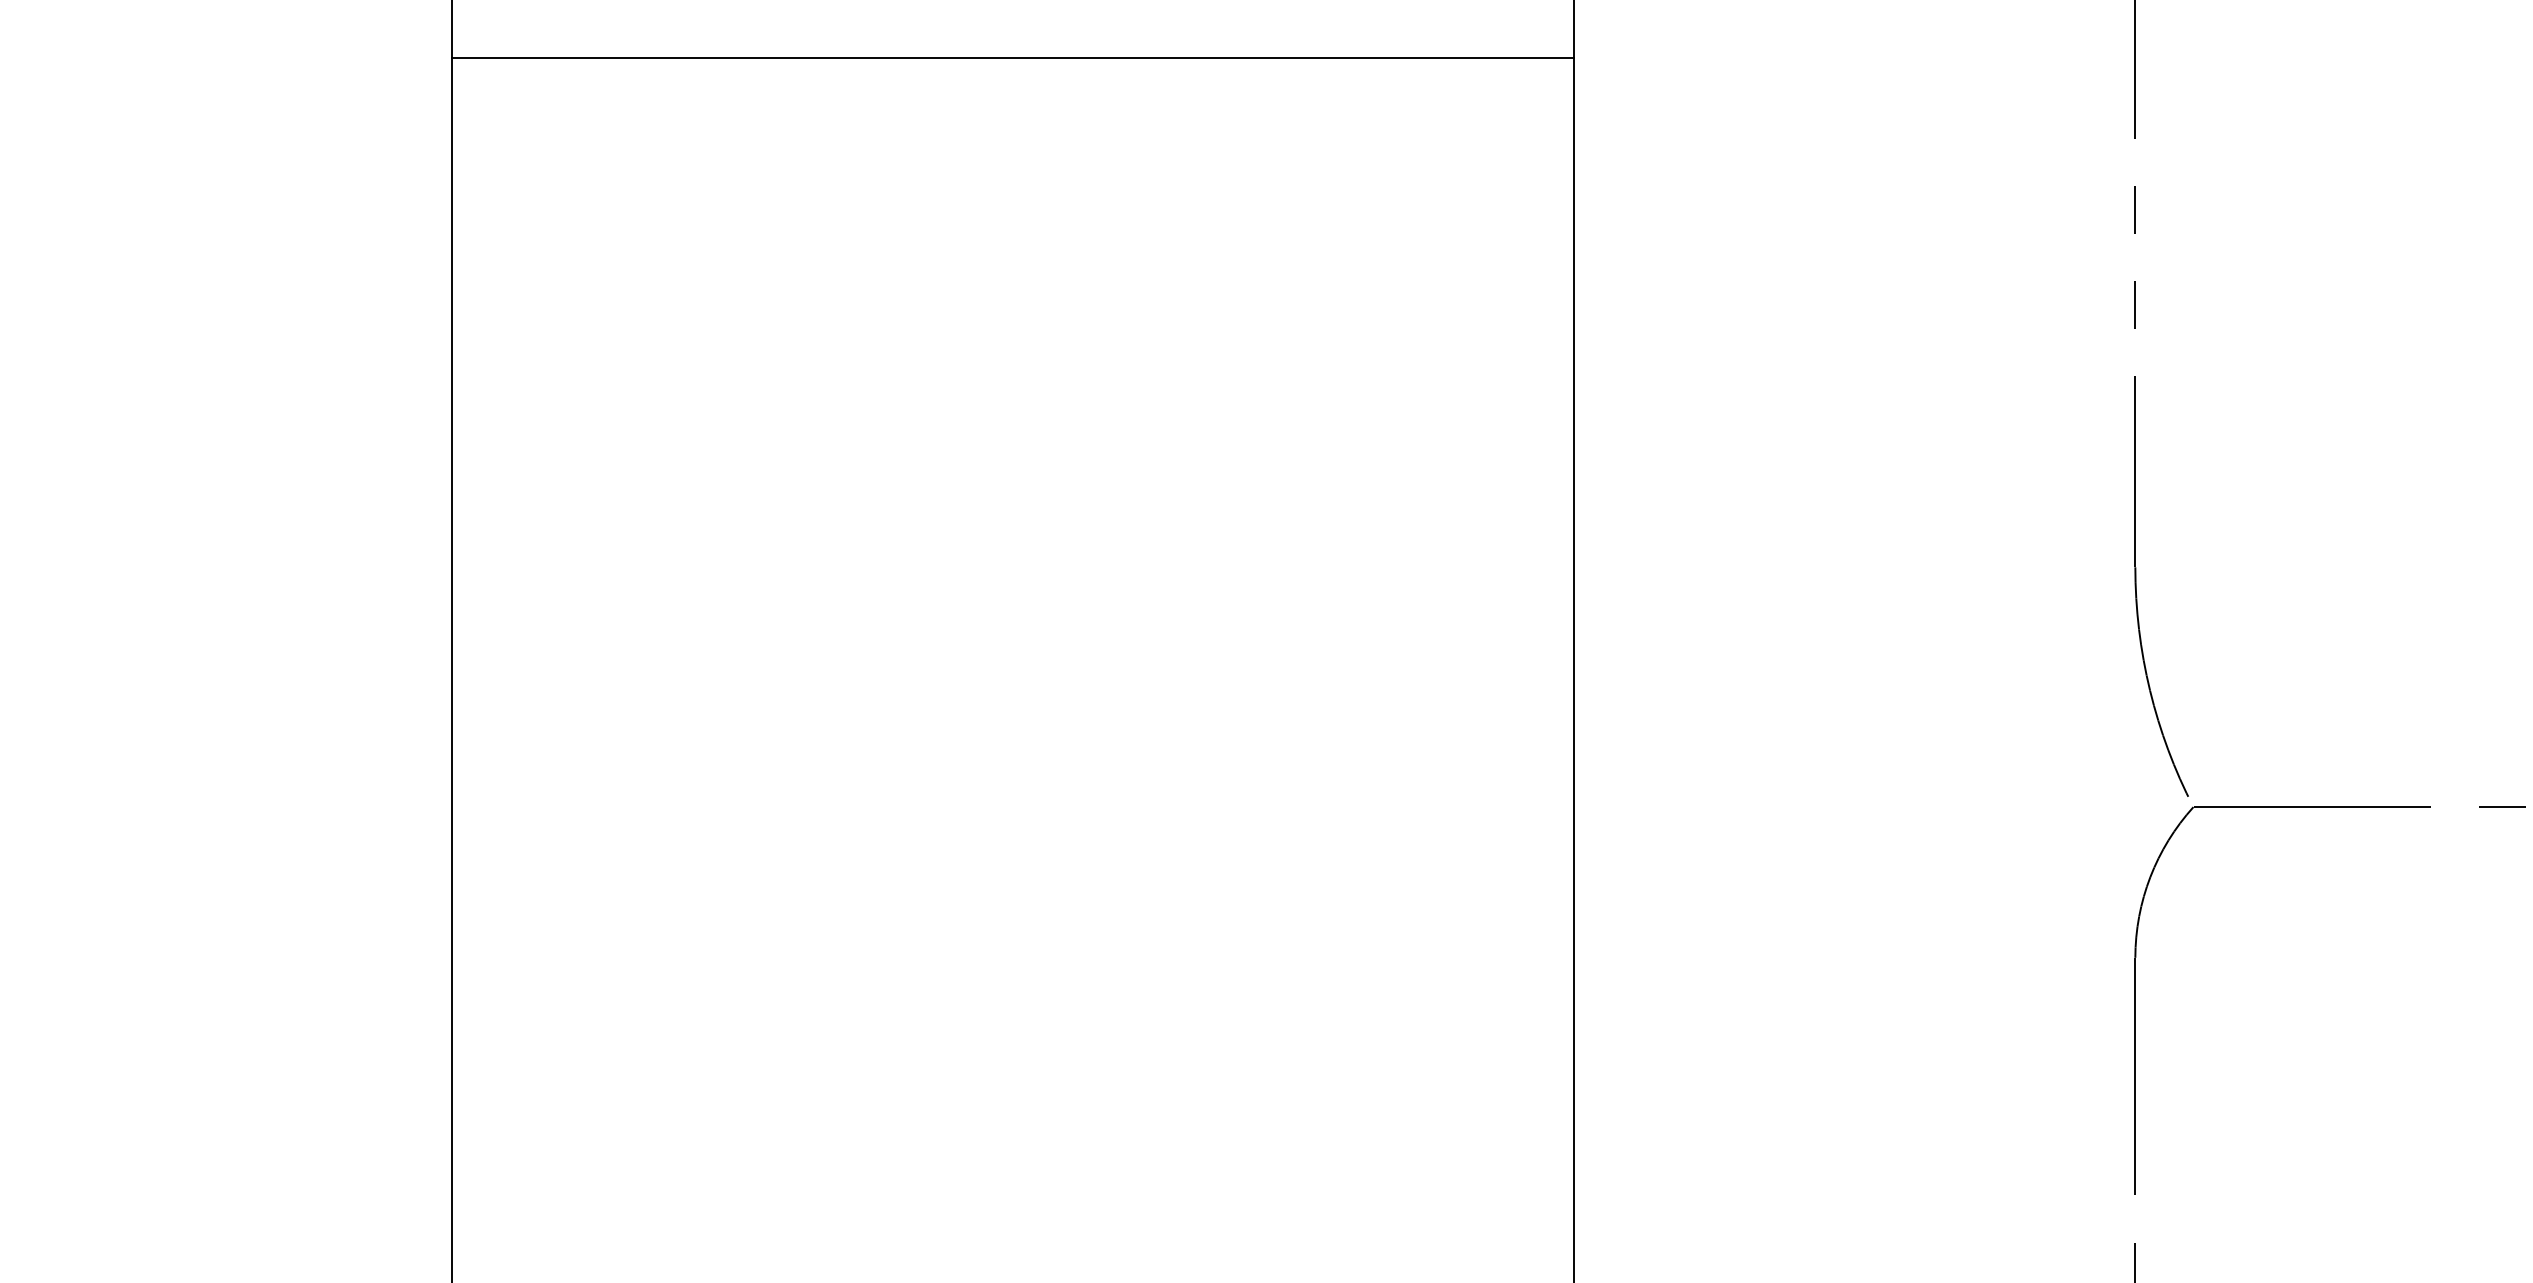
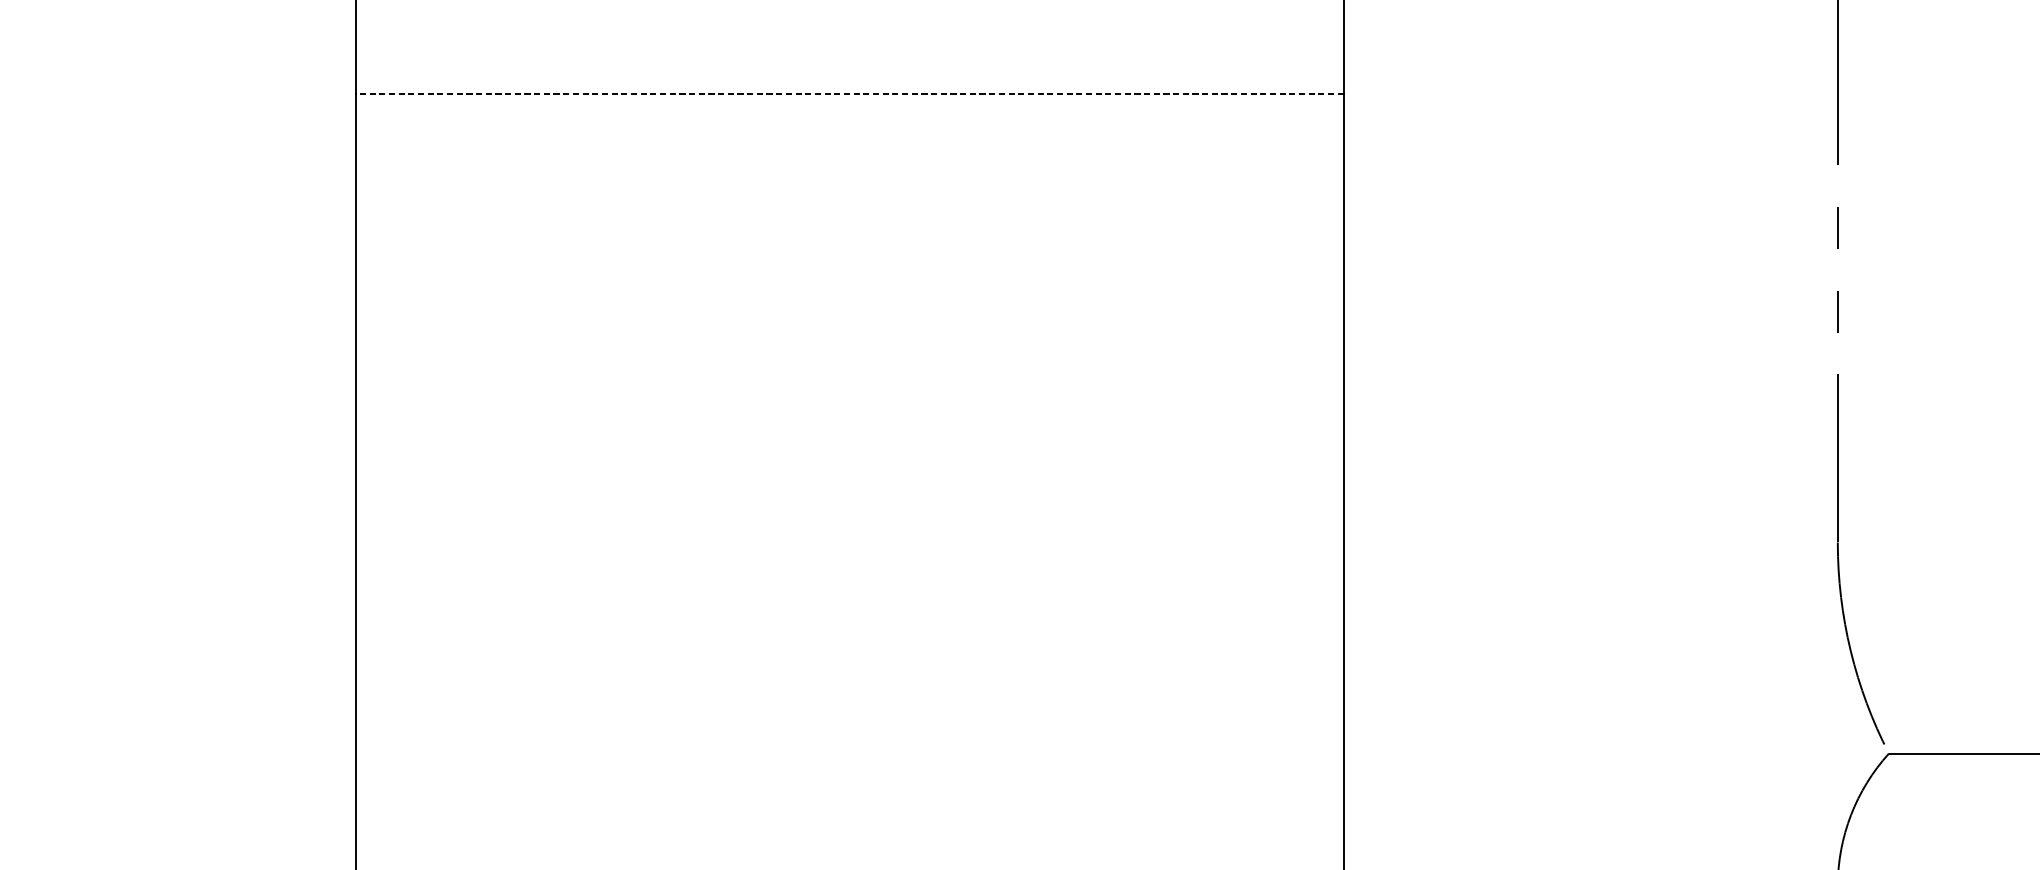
line: (1012, 58) -> (849, 94), solid -> dashed

